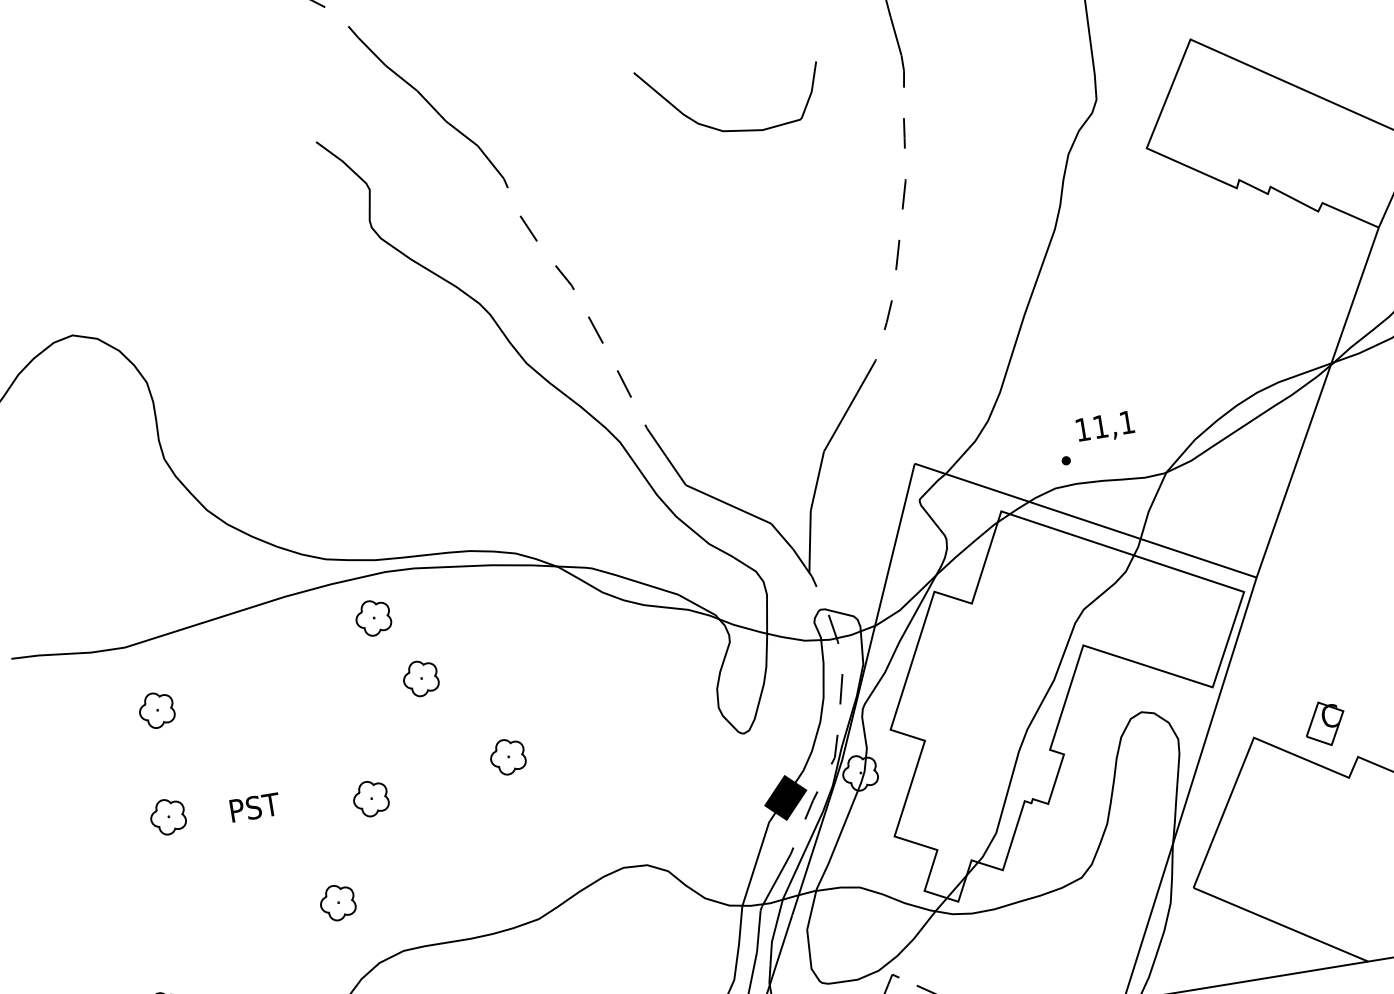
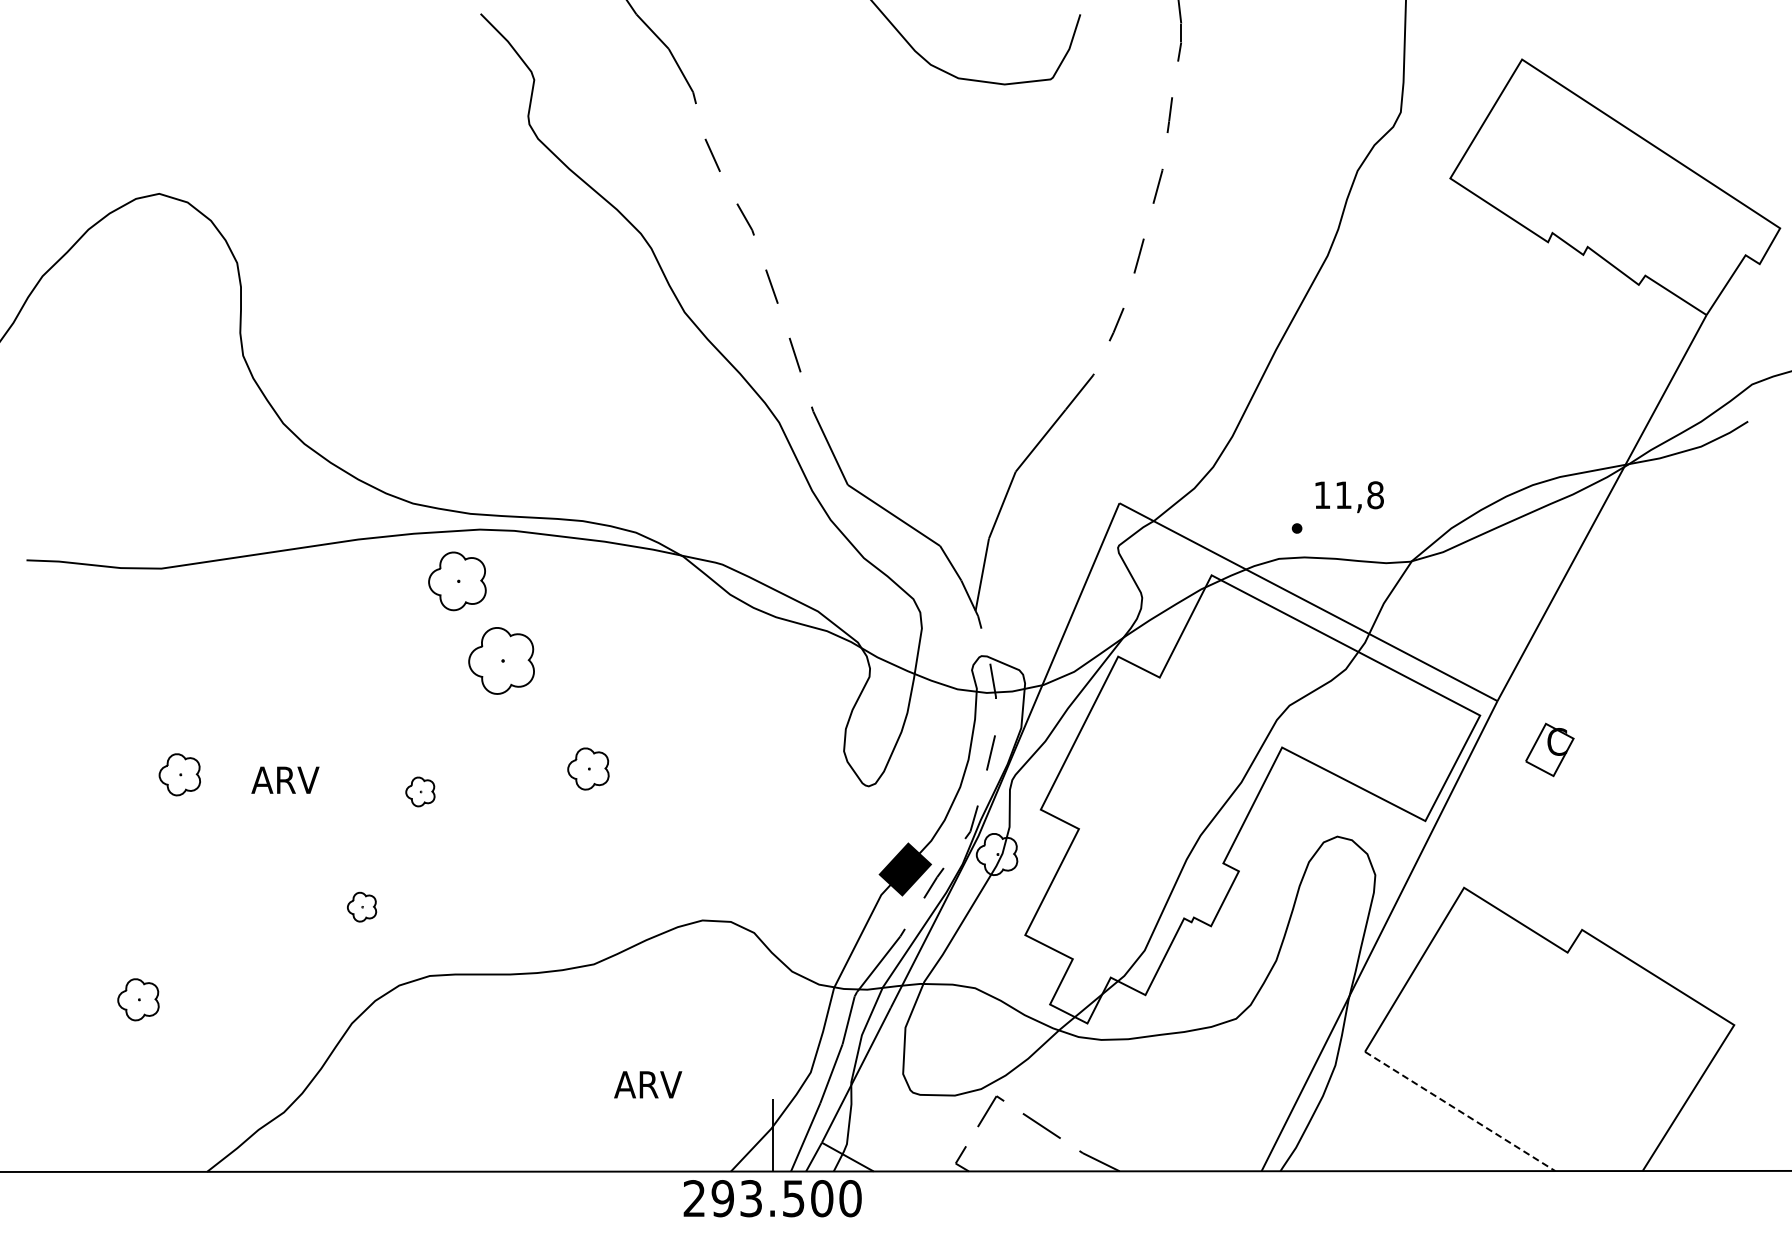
text: (1127, 422) -> (1375, 495), 11,1 -> 11,8
part: (373, 617) -> (457, 580), size x1.4
part: (420, 678) -> (501, 660), size x1.6
part: (156, 709) -> (186, 647), removed
part: (1324, 723) -> (1549, 749), moved
part: (371, 798) -> (420, 791), size x0.7
text: (256, 807) -> (285, 780), PST -> ARV
part: (337, 902) -> (361, 906), size x0.7
line: (1281, 924) -> (1460, 1111), solid -> dashed

